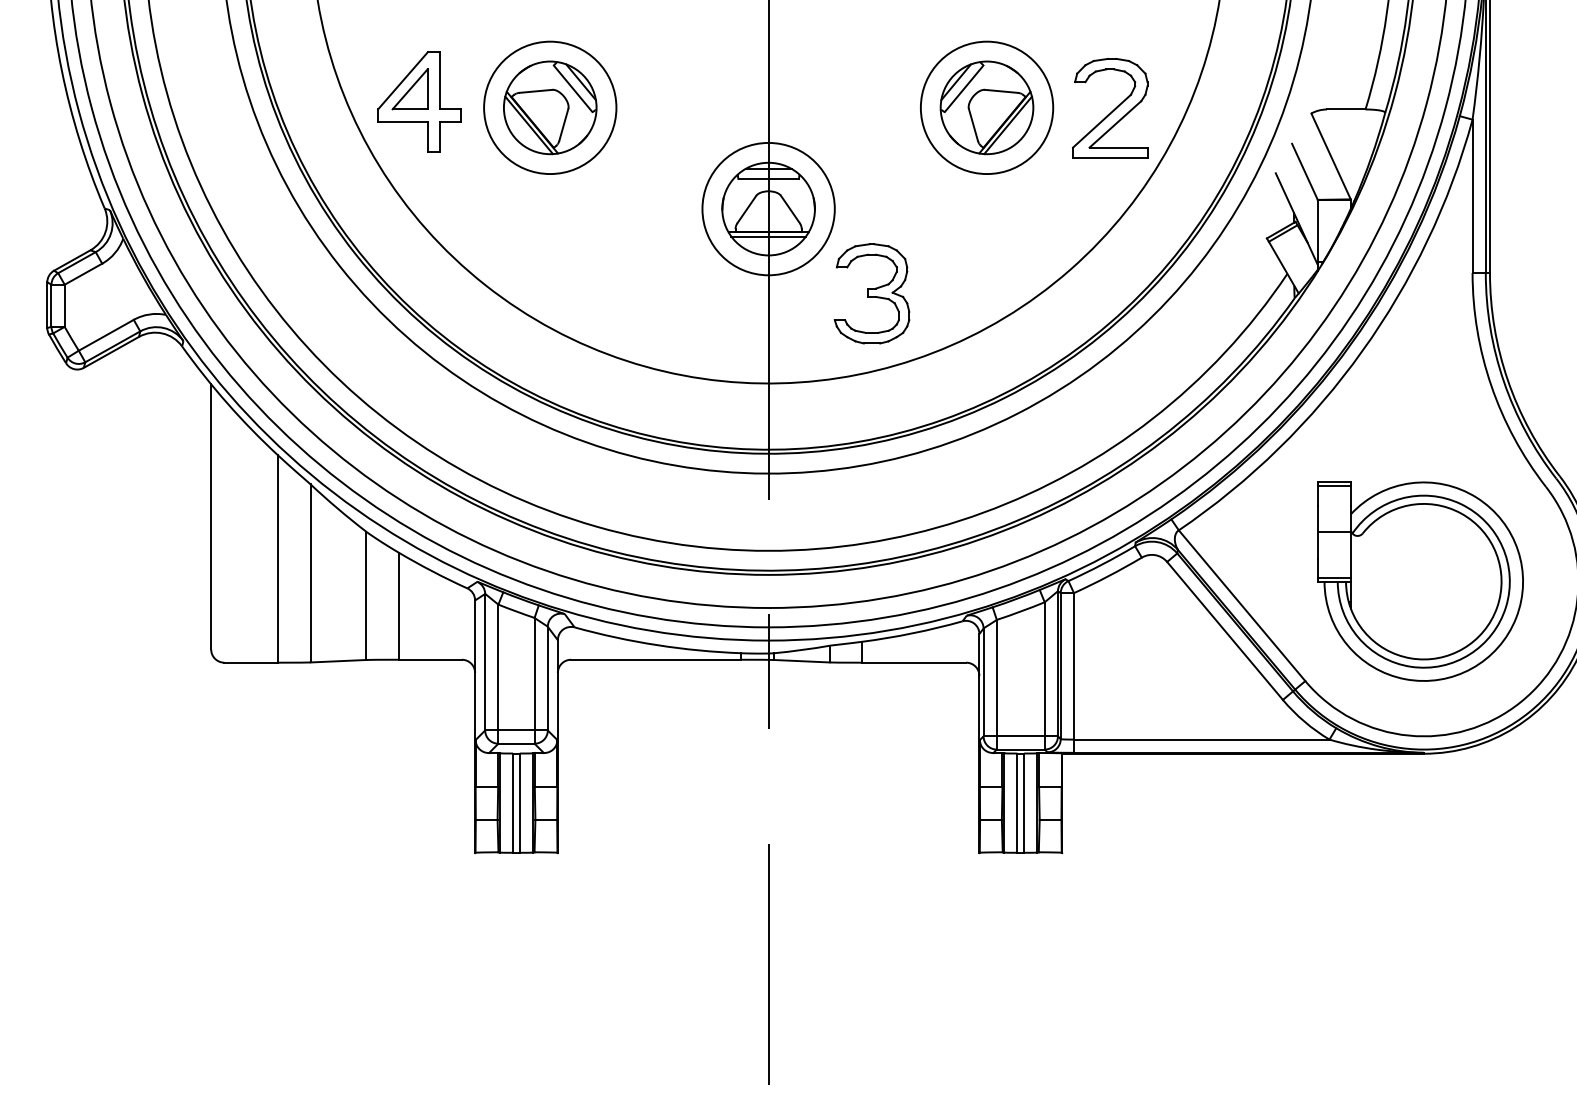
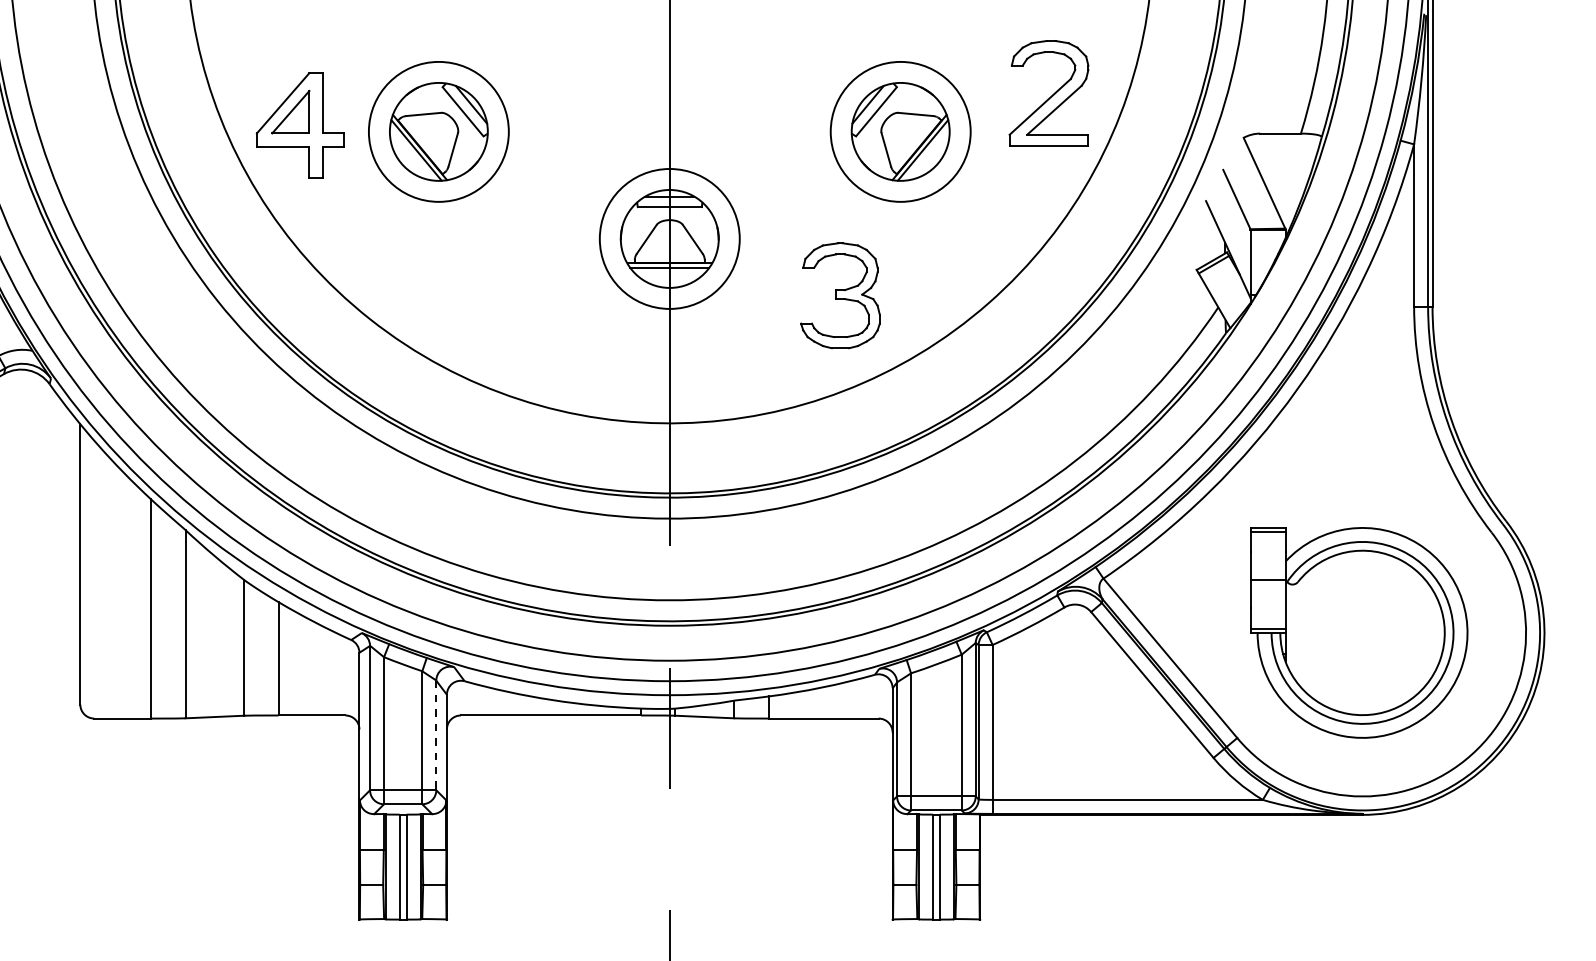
part: (1110, 108) -> (1049, 93), moved
part: (871, 293) -> (839, 295), moved
line: (547, 678) -> (435, 735), solid -> dashed

